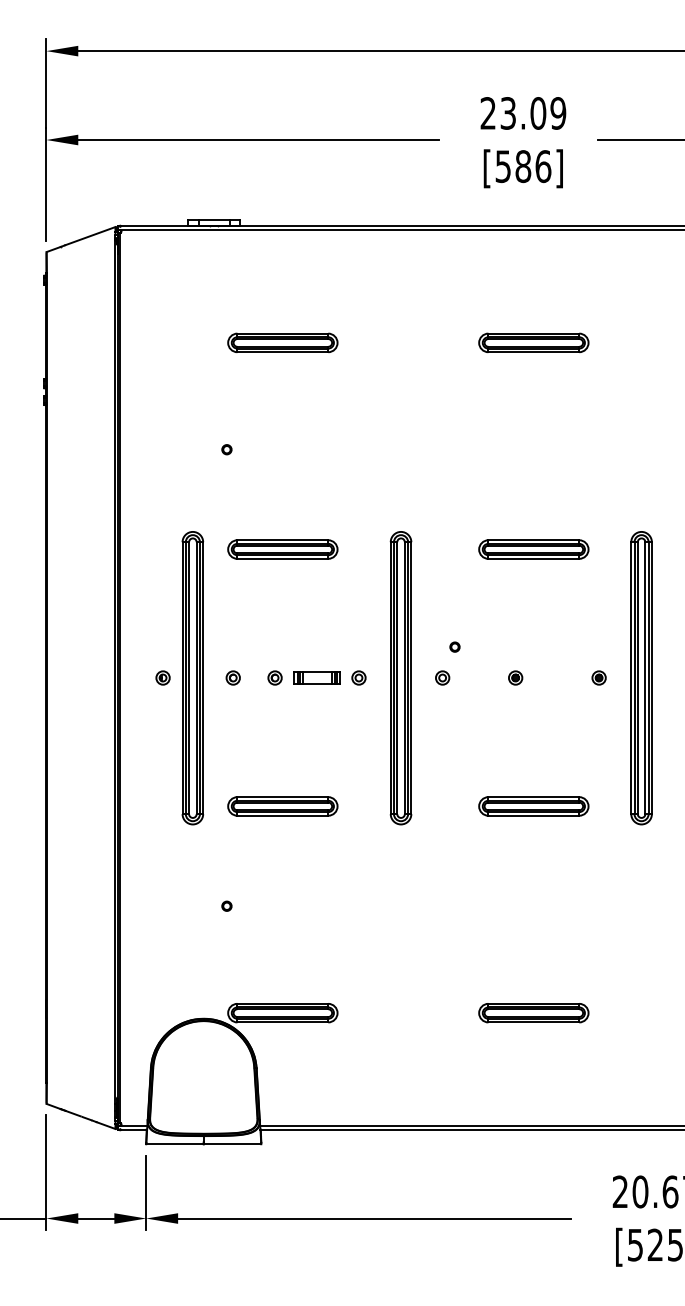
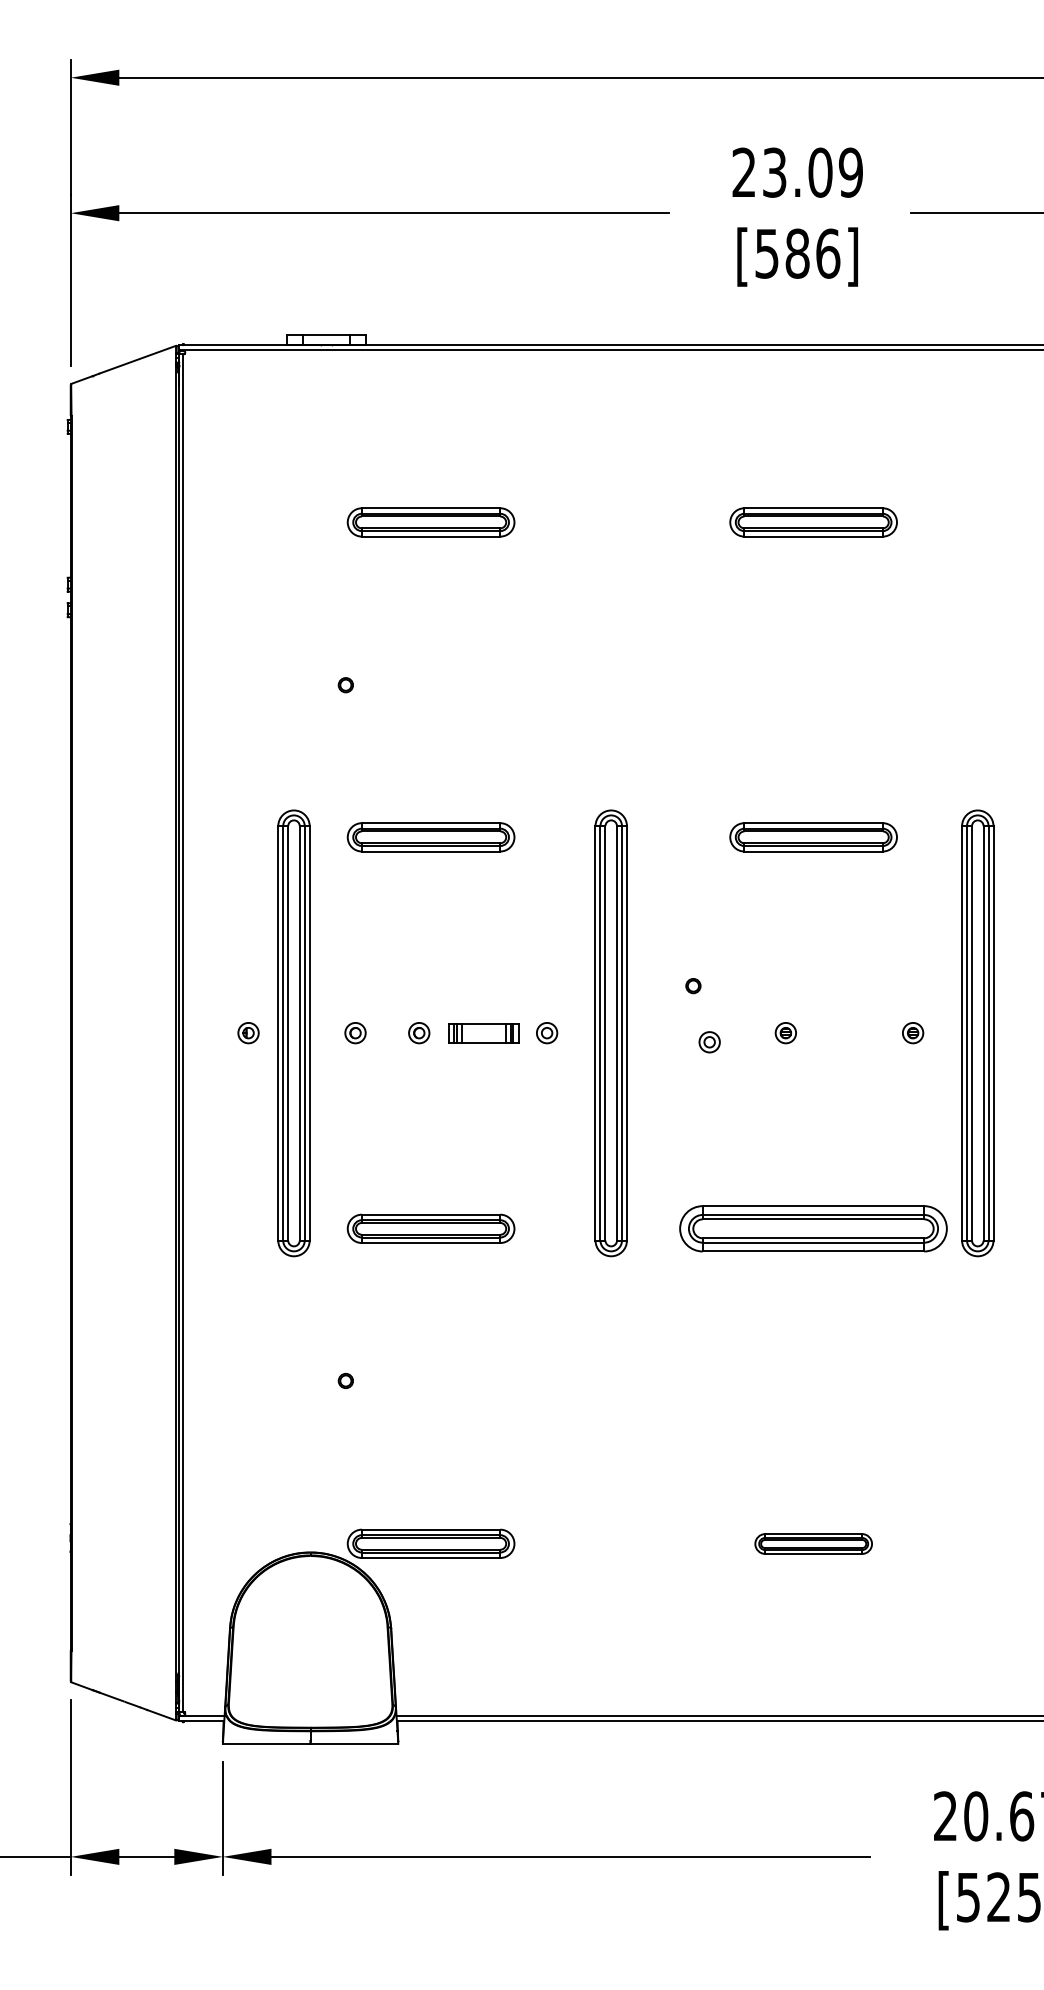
part: (442, 677) -> (709, 1041), moved
part: (533, 806) -> (813, 1228), size x1.6
part: (533, 1013) -> (813, 1544), size x0.7

